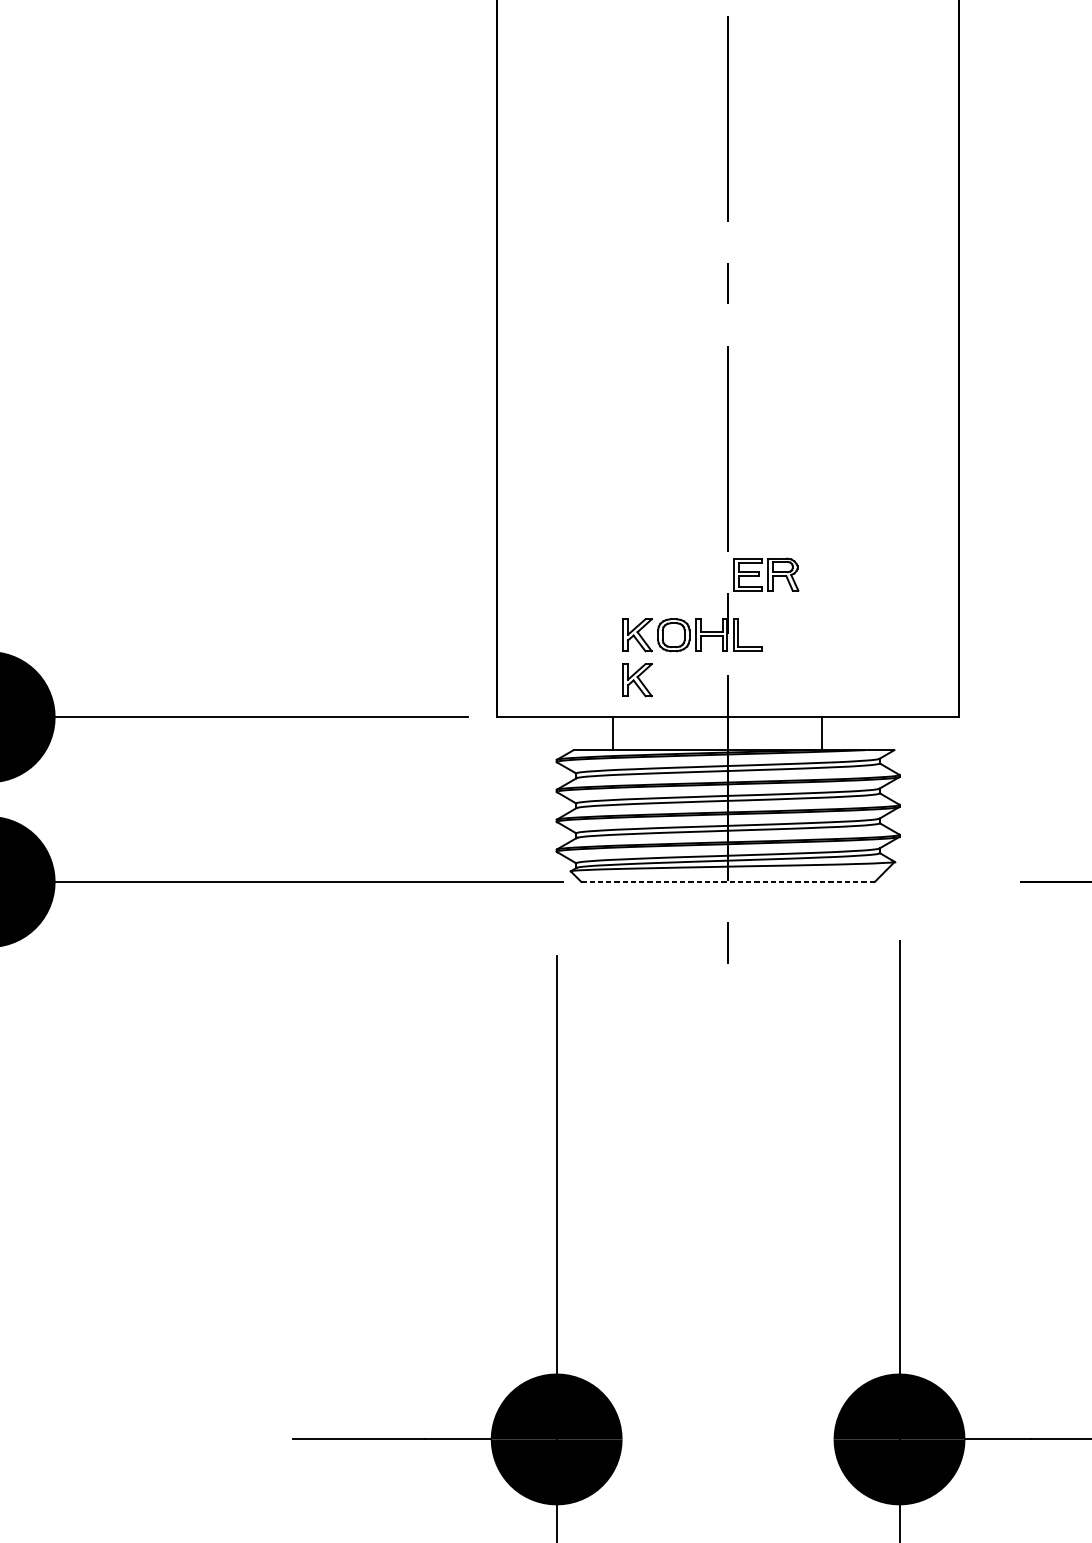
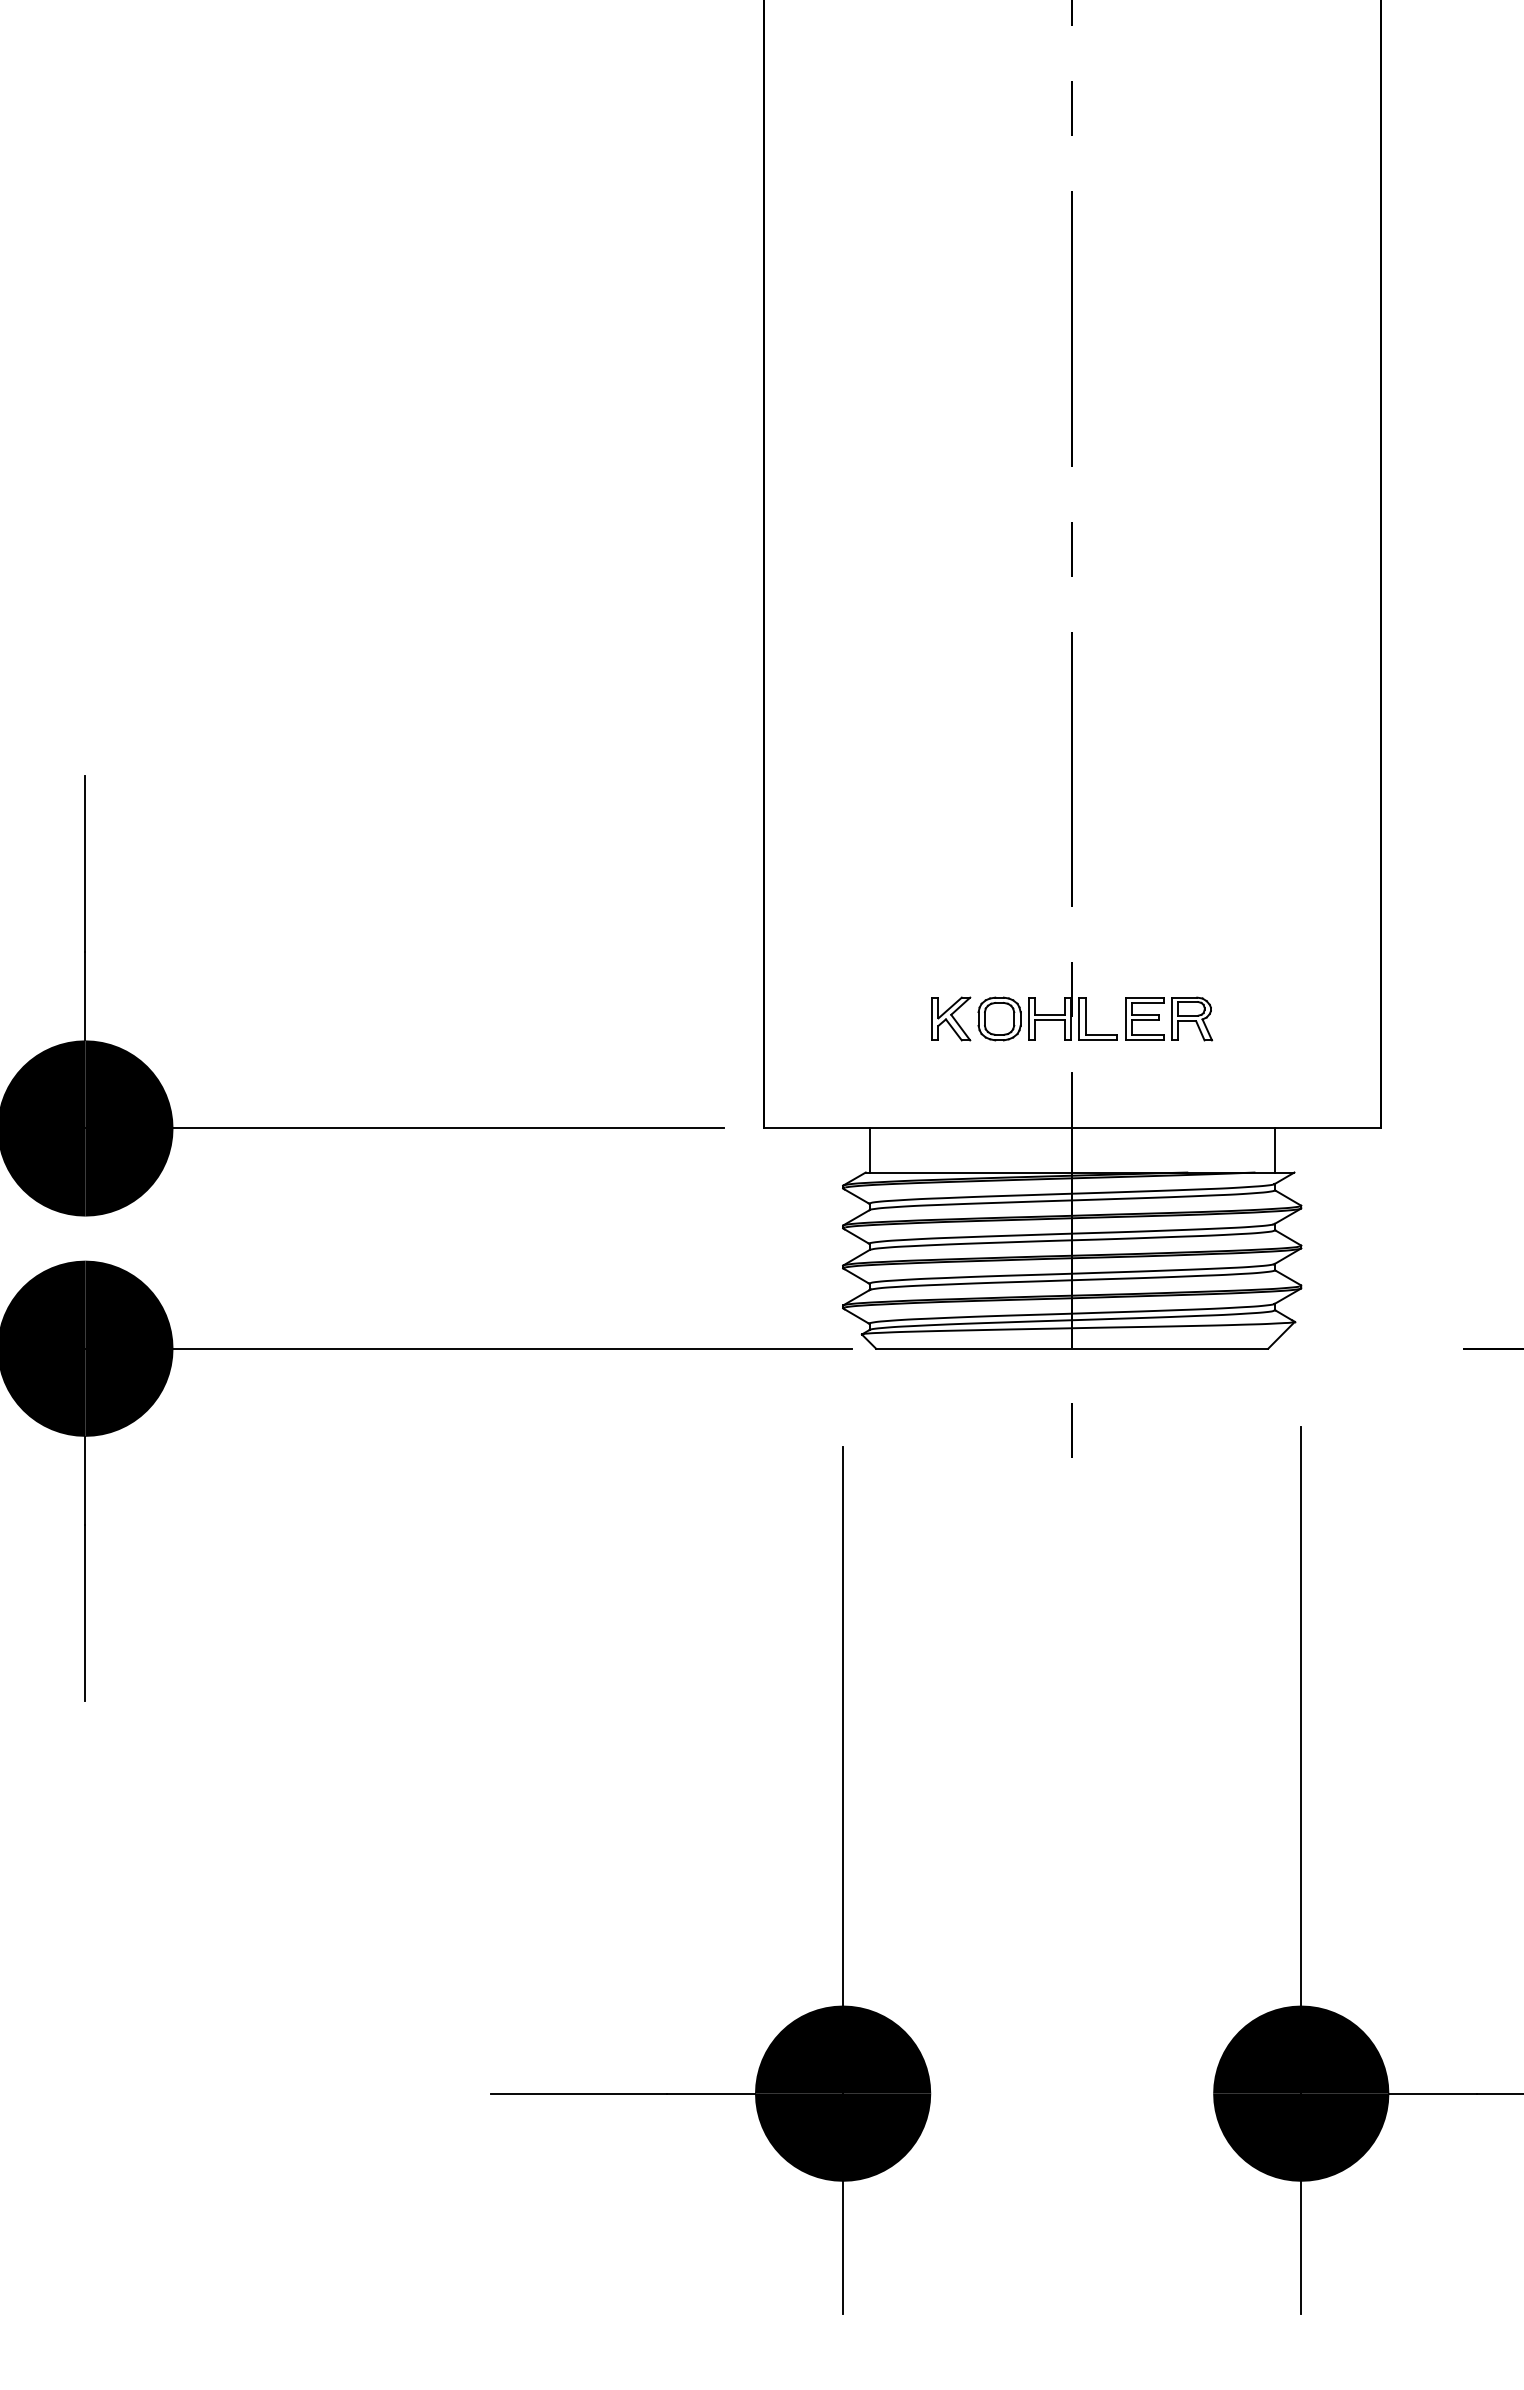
part: (766, 574) -> (1169, 1018), moved
part: (637, 679) -> (951, 1078), removed
line: (613, 733) -> (869, 1150), moved
line: (821, 733) -> (1274, 1150), moved
line: (727, 881) -> (1071, 1348), dashed -> solid

